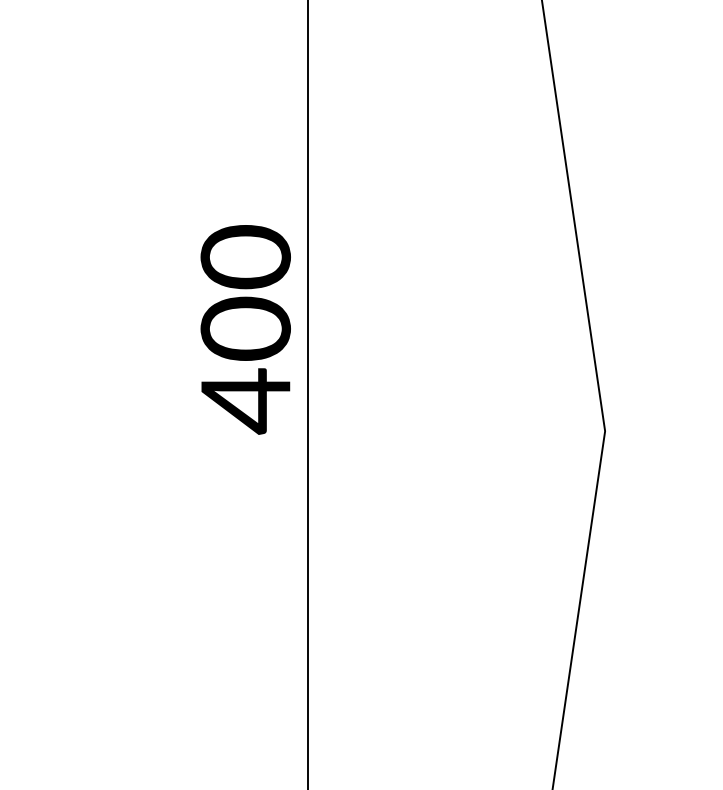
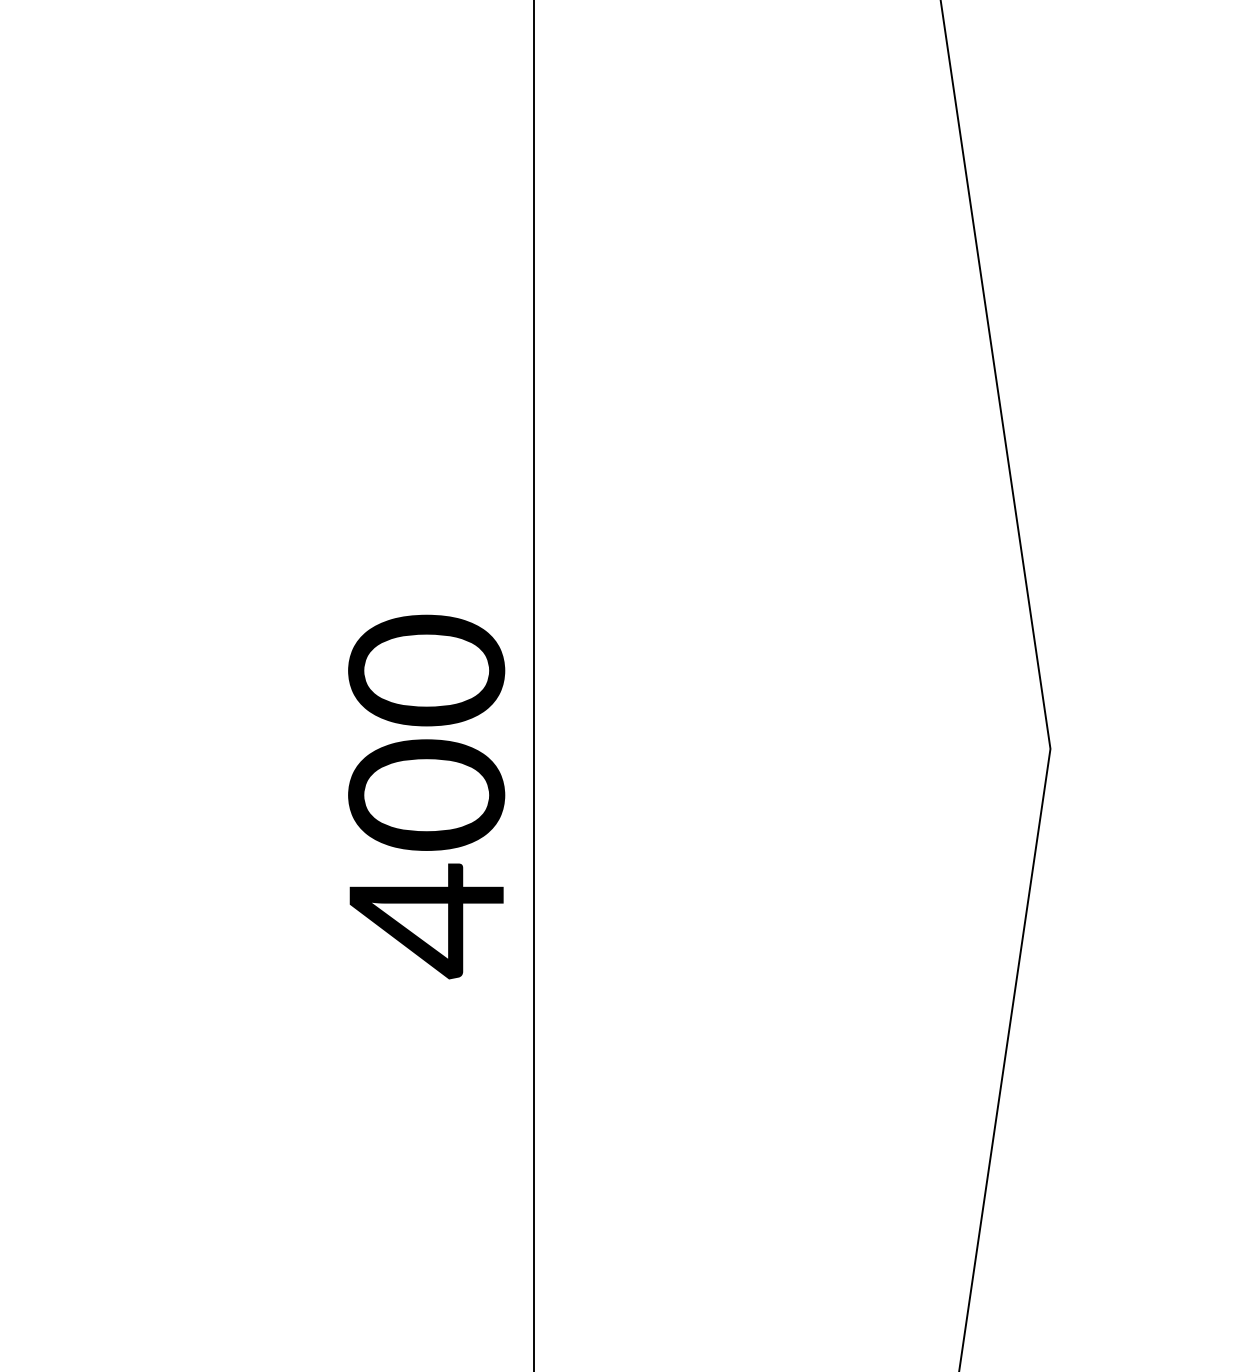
text: (245, 329) -> (426, 796), moved

